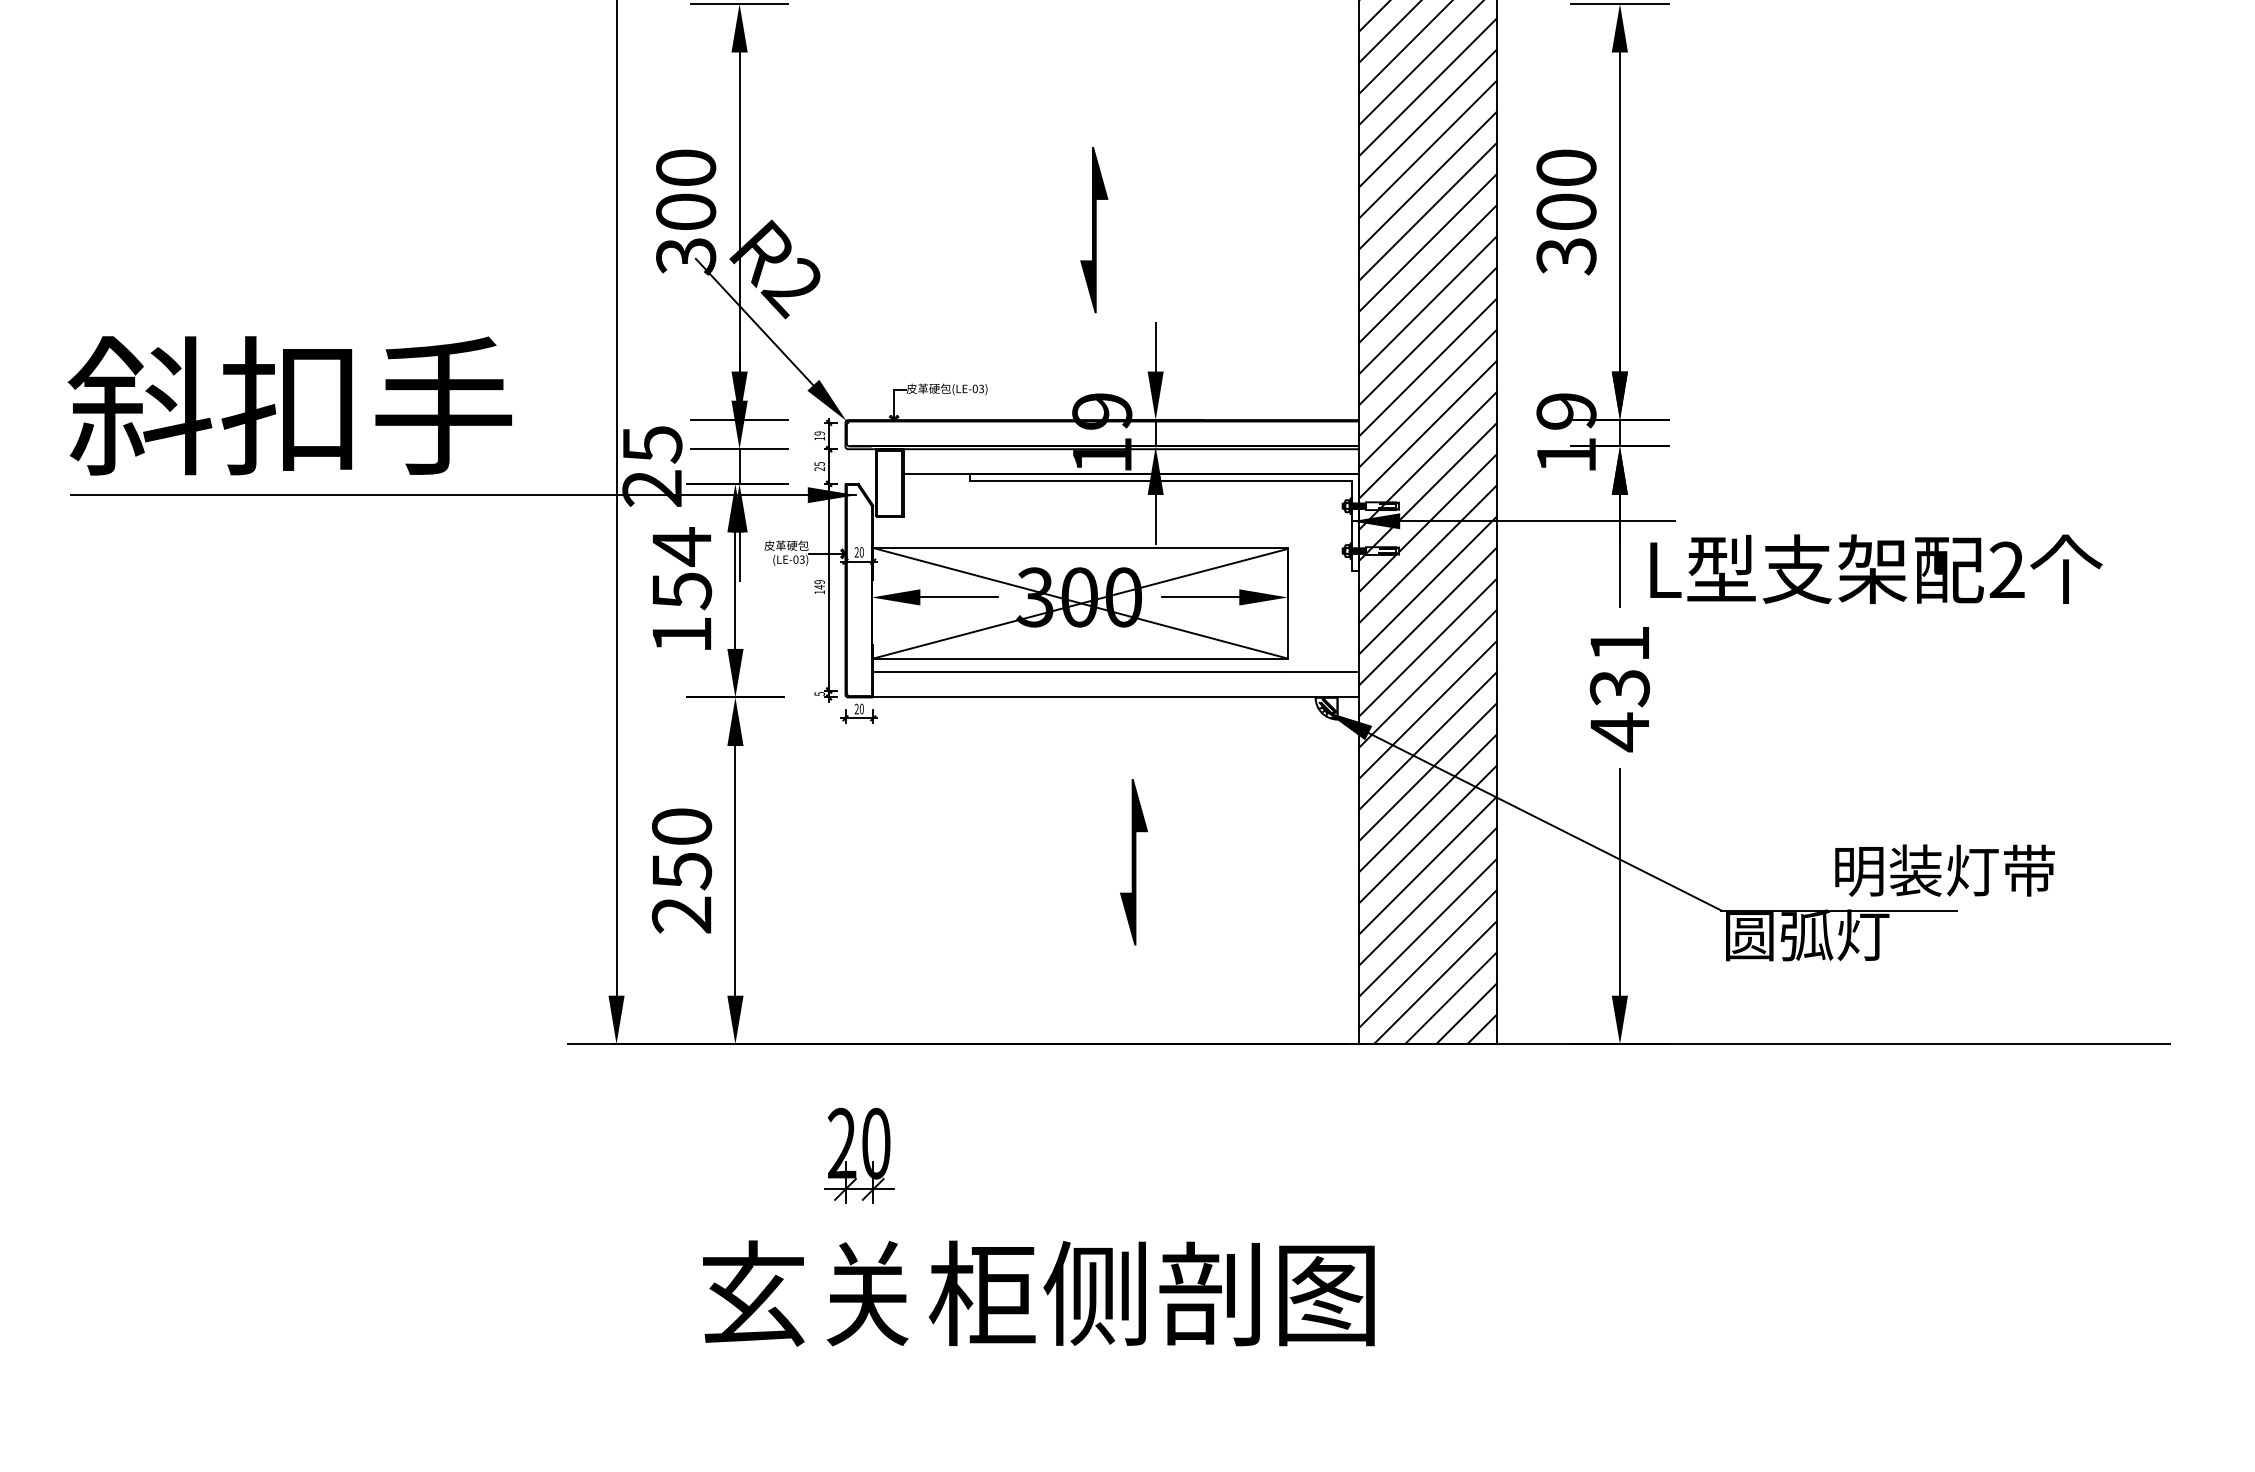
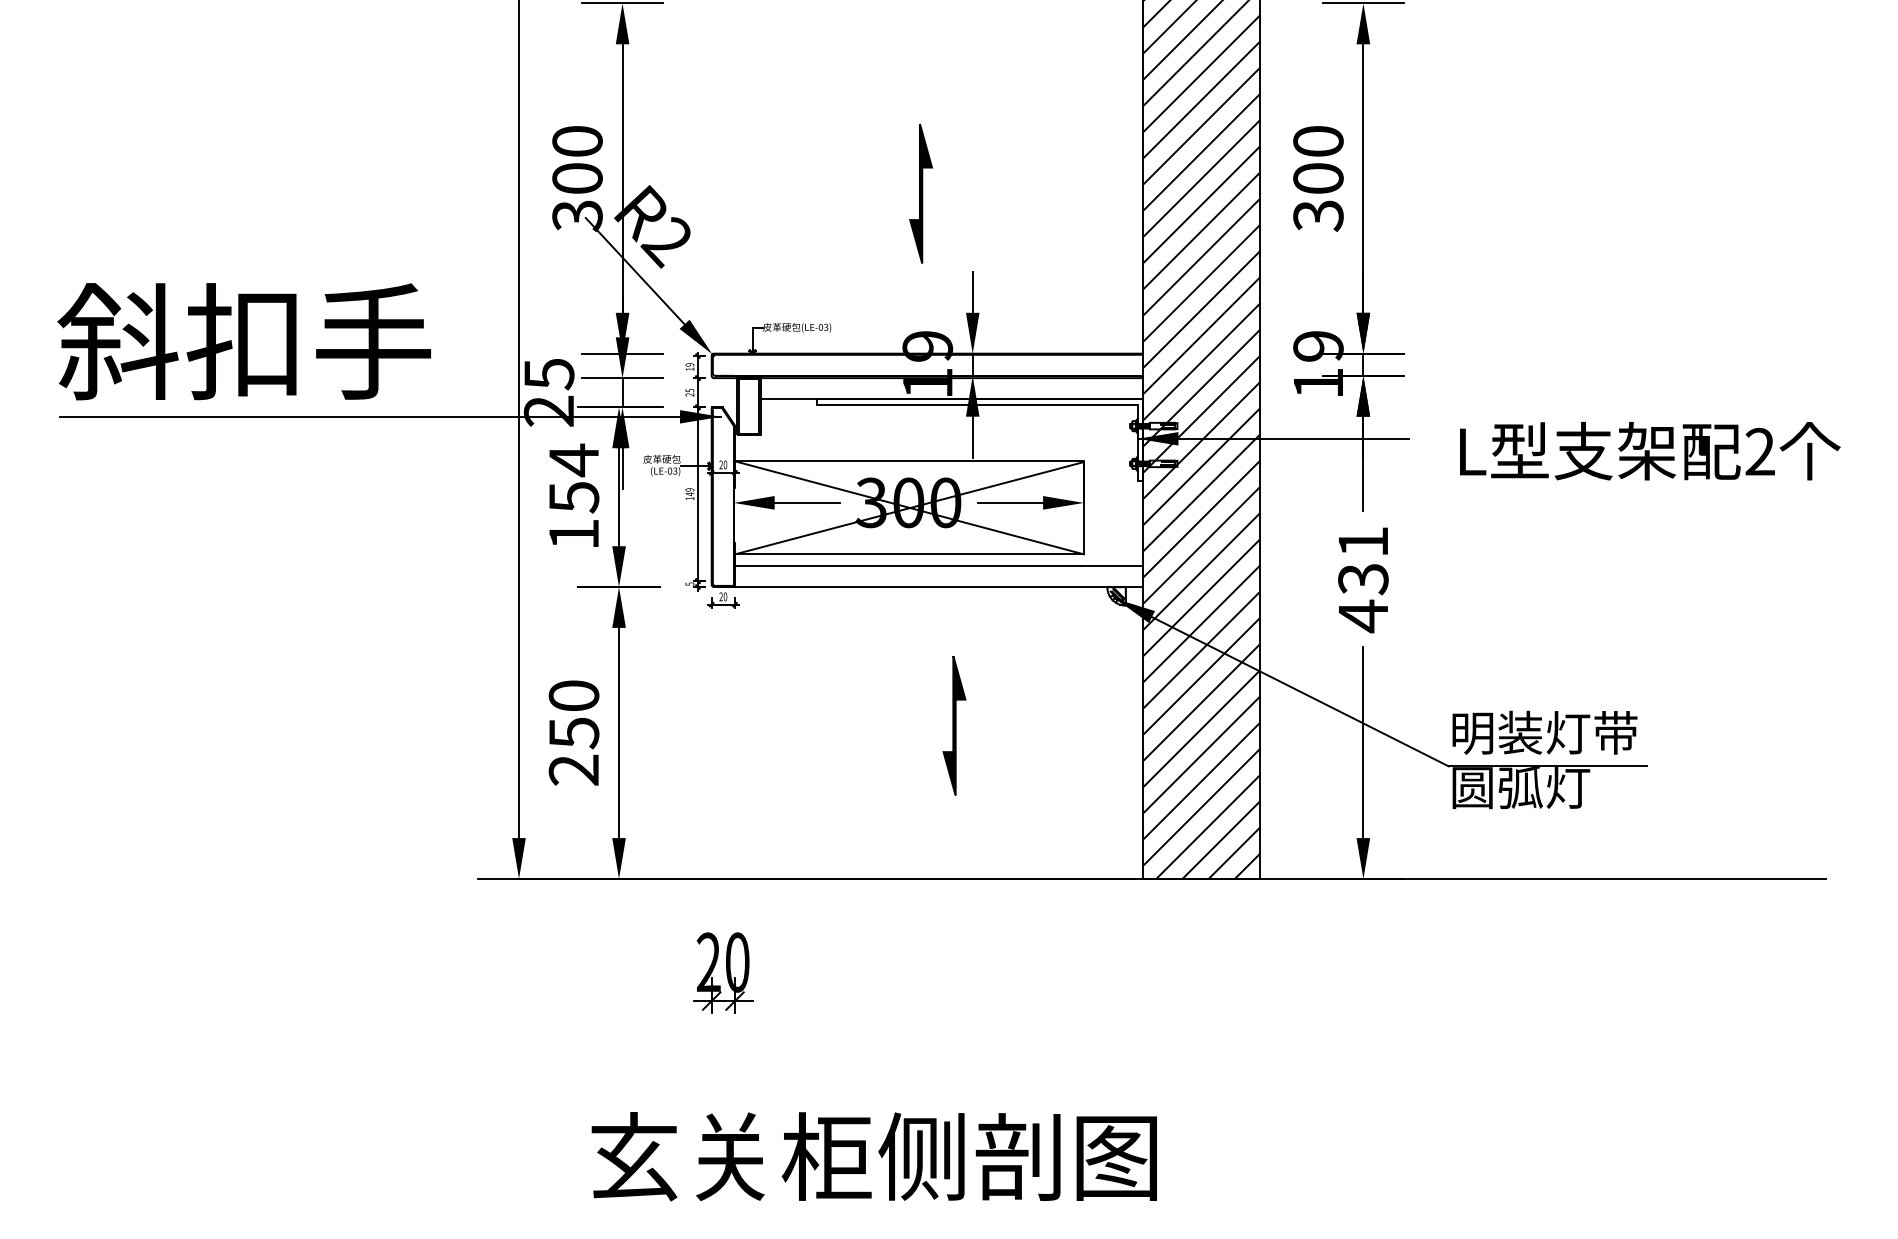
text: (1876, 568) -> (1650, 450), moved
text: (1944, 870) -> (1544, 732), moved
text: (1037, 1293) -> (873, 1156), moved

